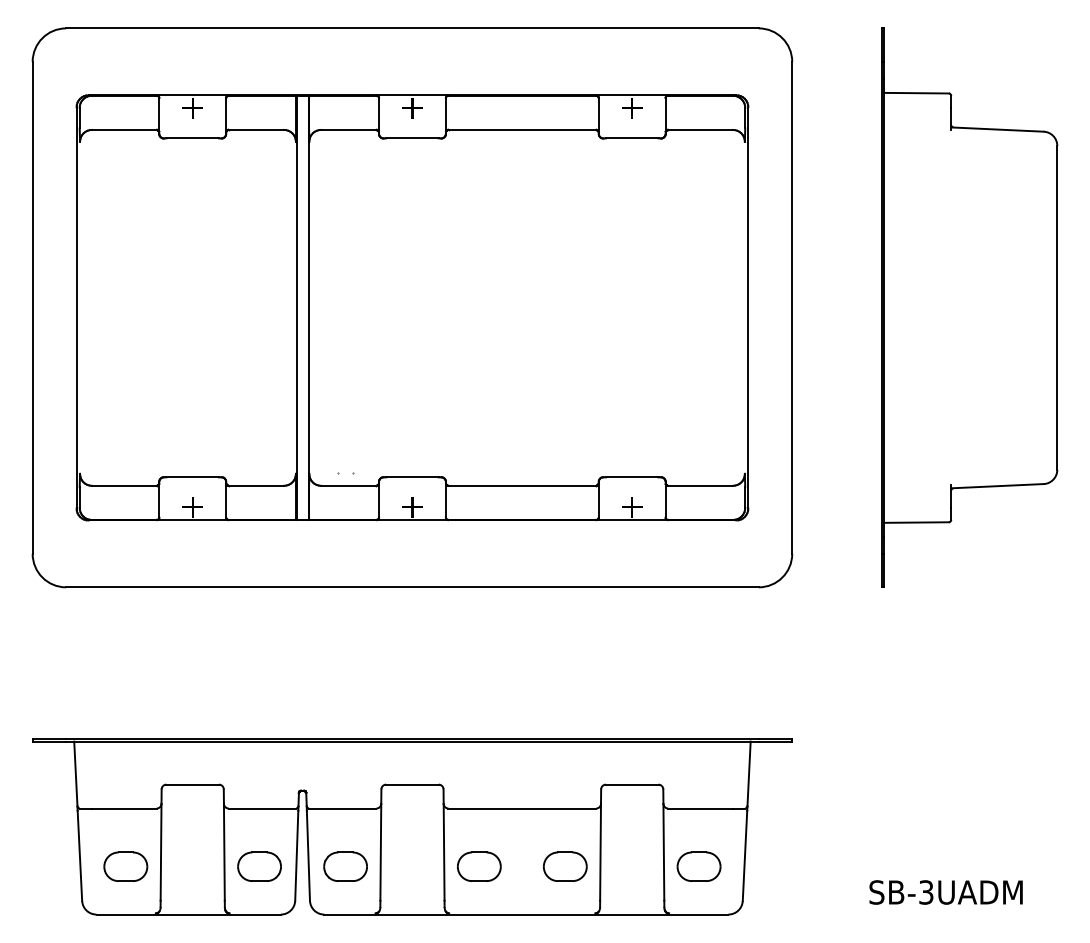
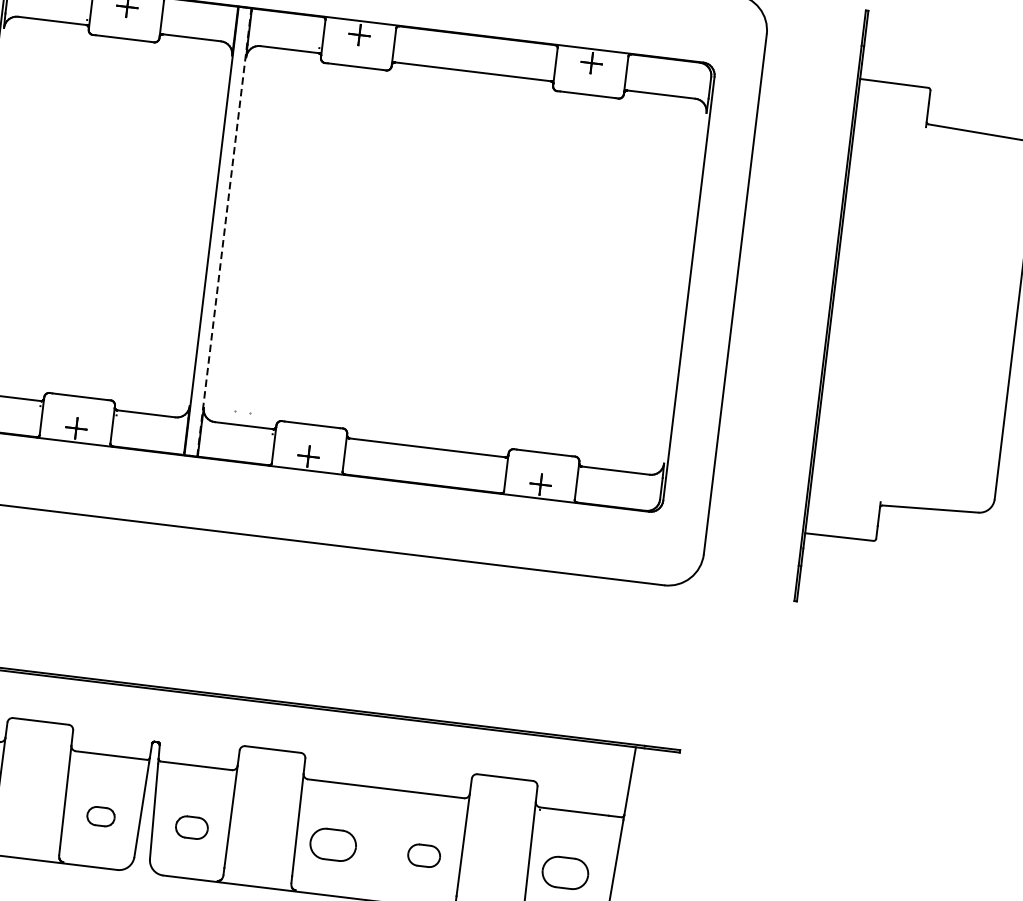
line: (308, 307) -> (224, 232), solid -> dashed
part: (259, 866) -> (101, 816), size x0.6
part: (345, 866) -> (191, 827), size x0.7
part: (565, 866) -> (424, 855), size x0.7

